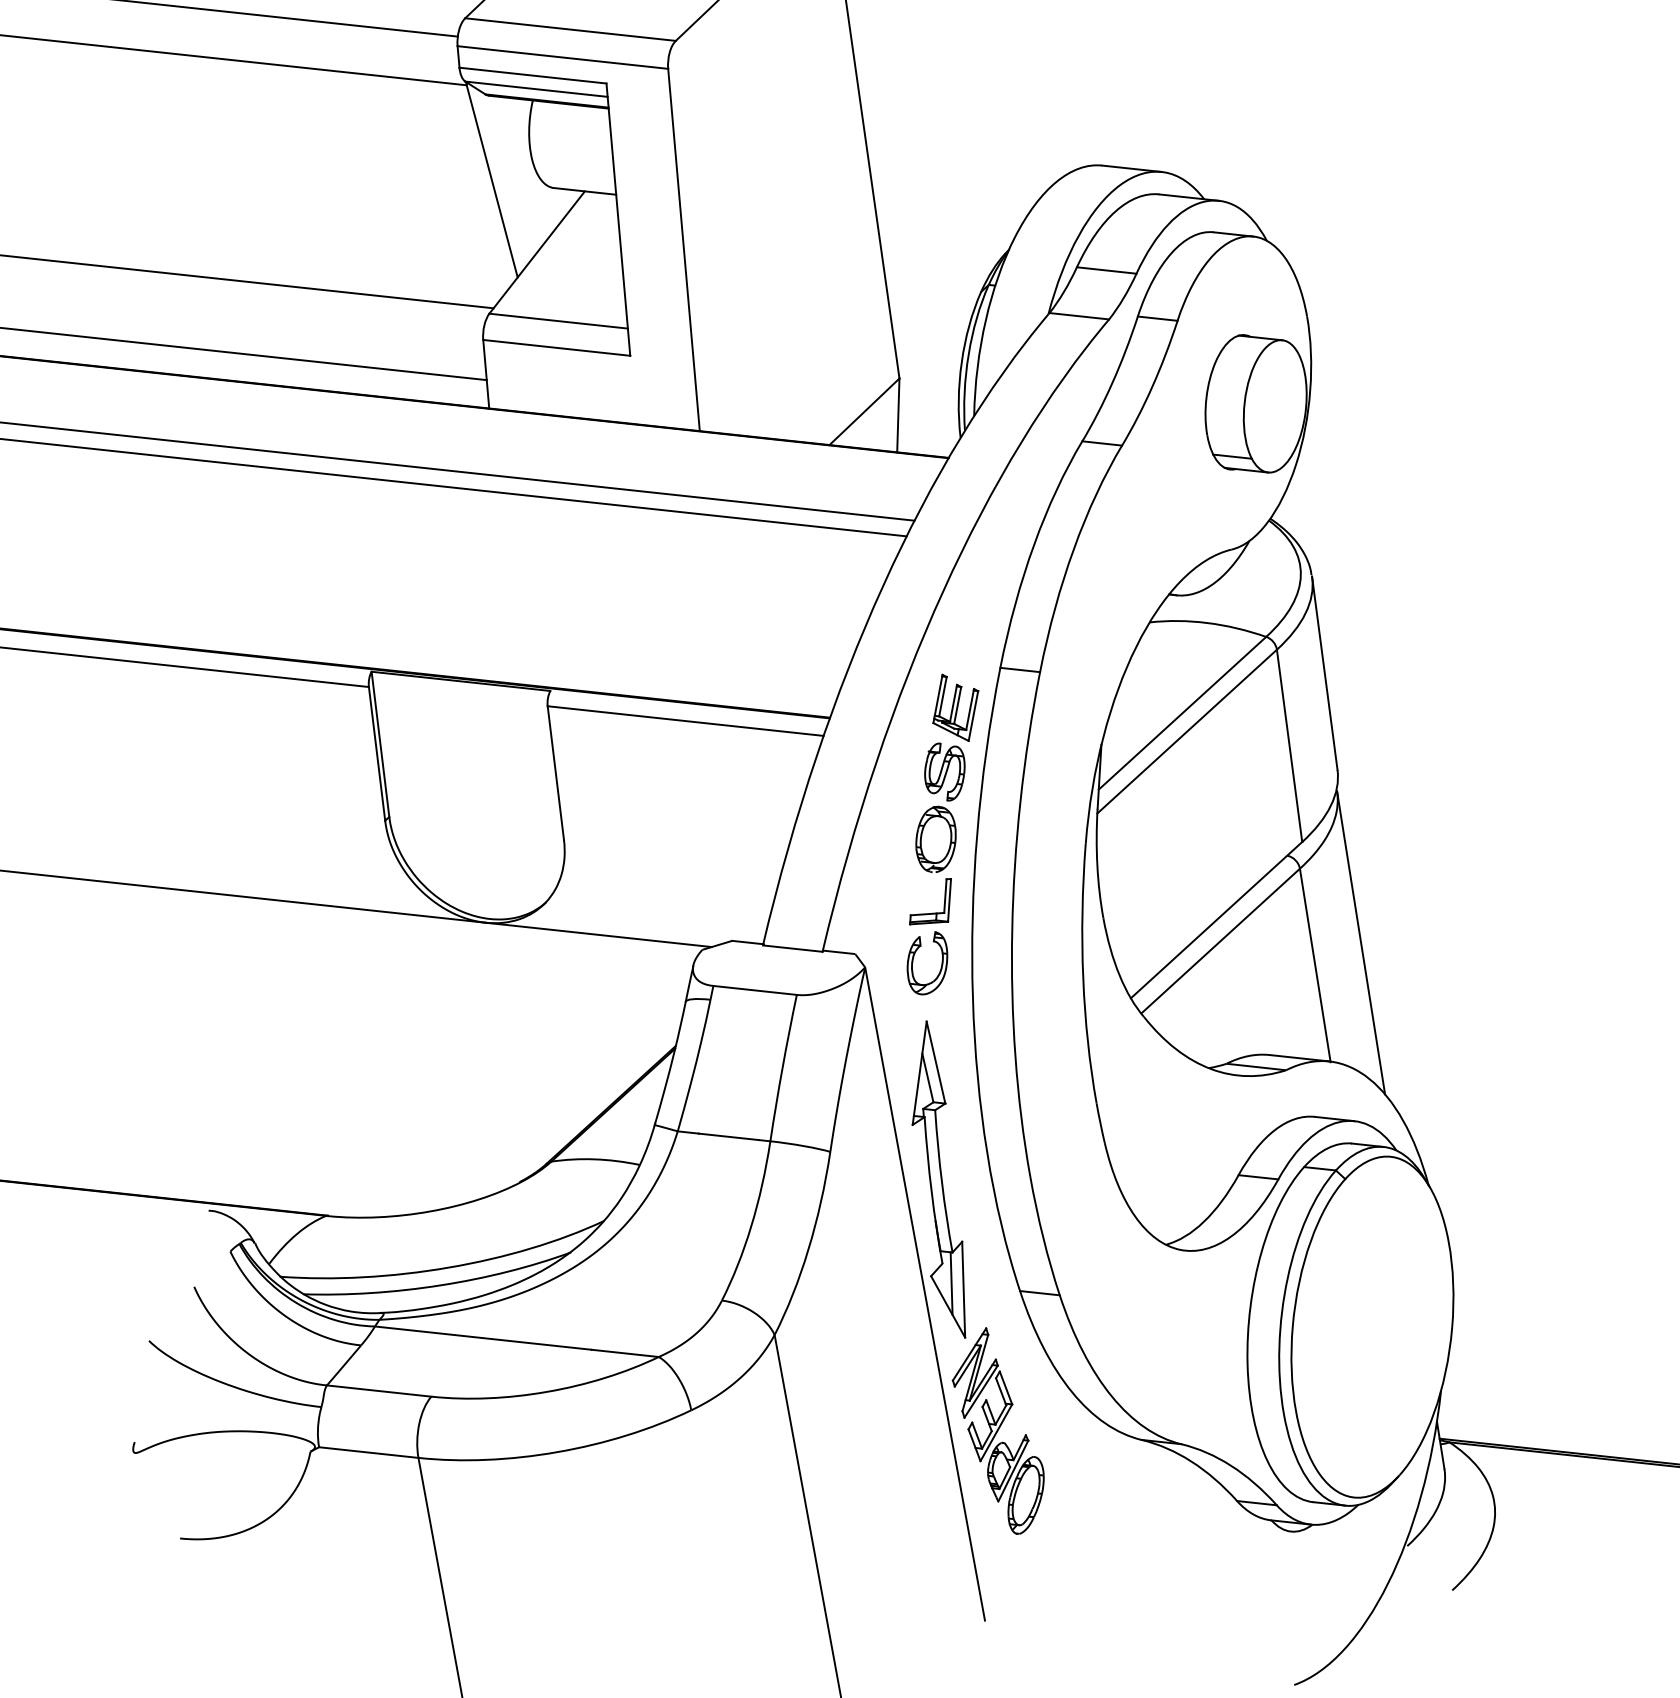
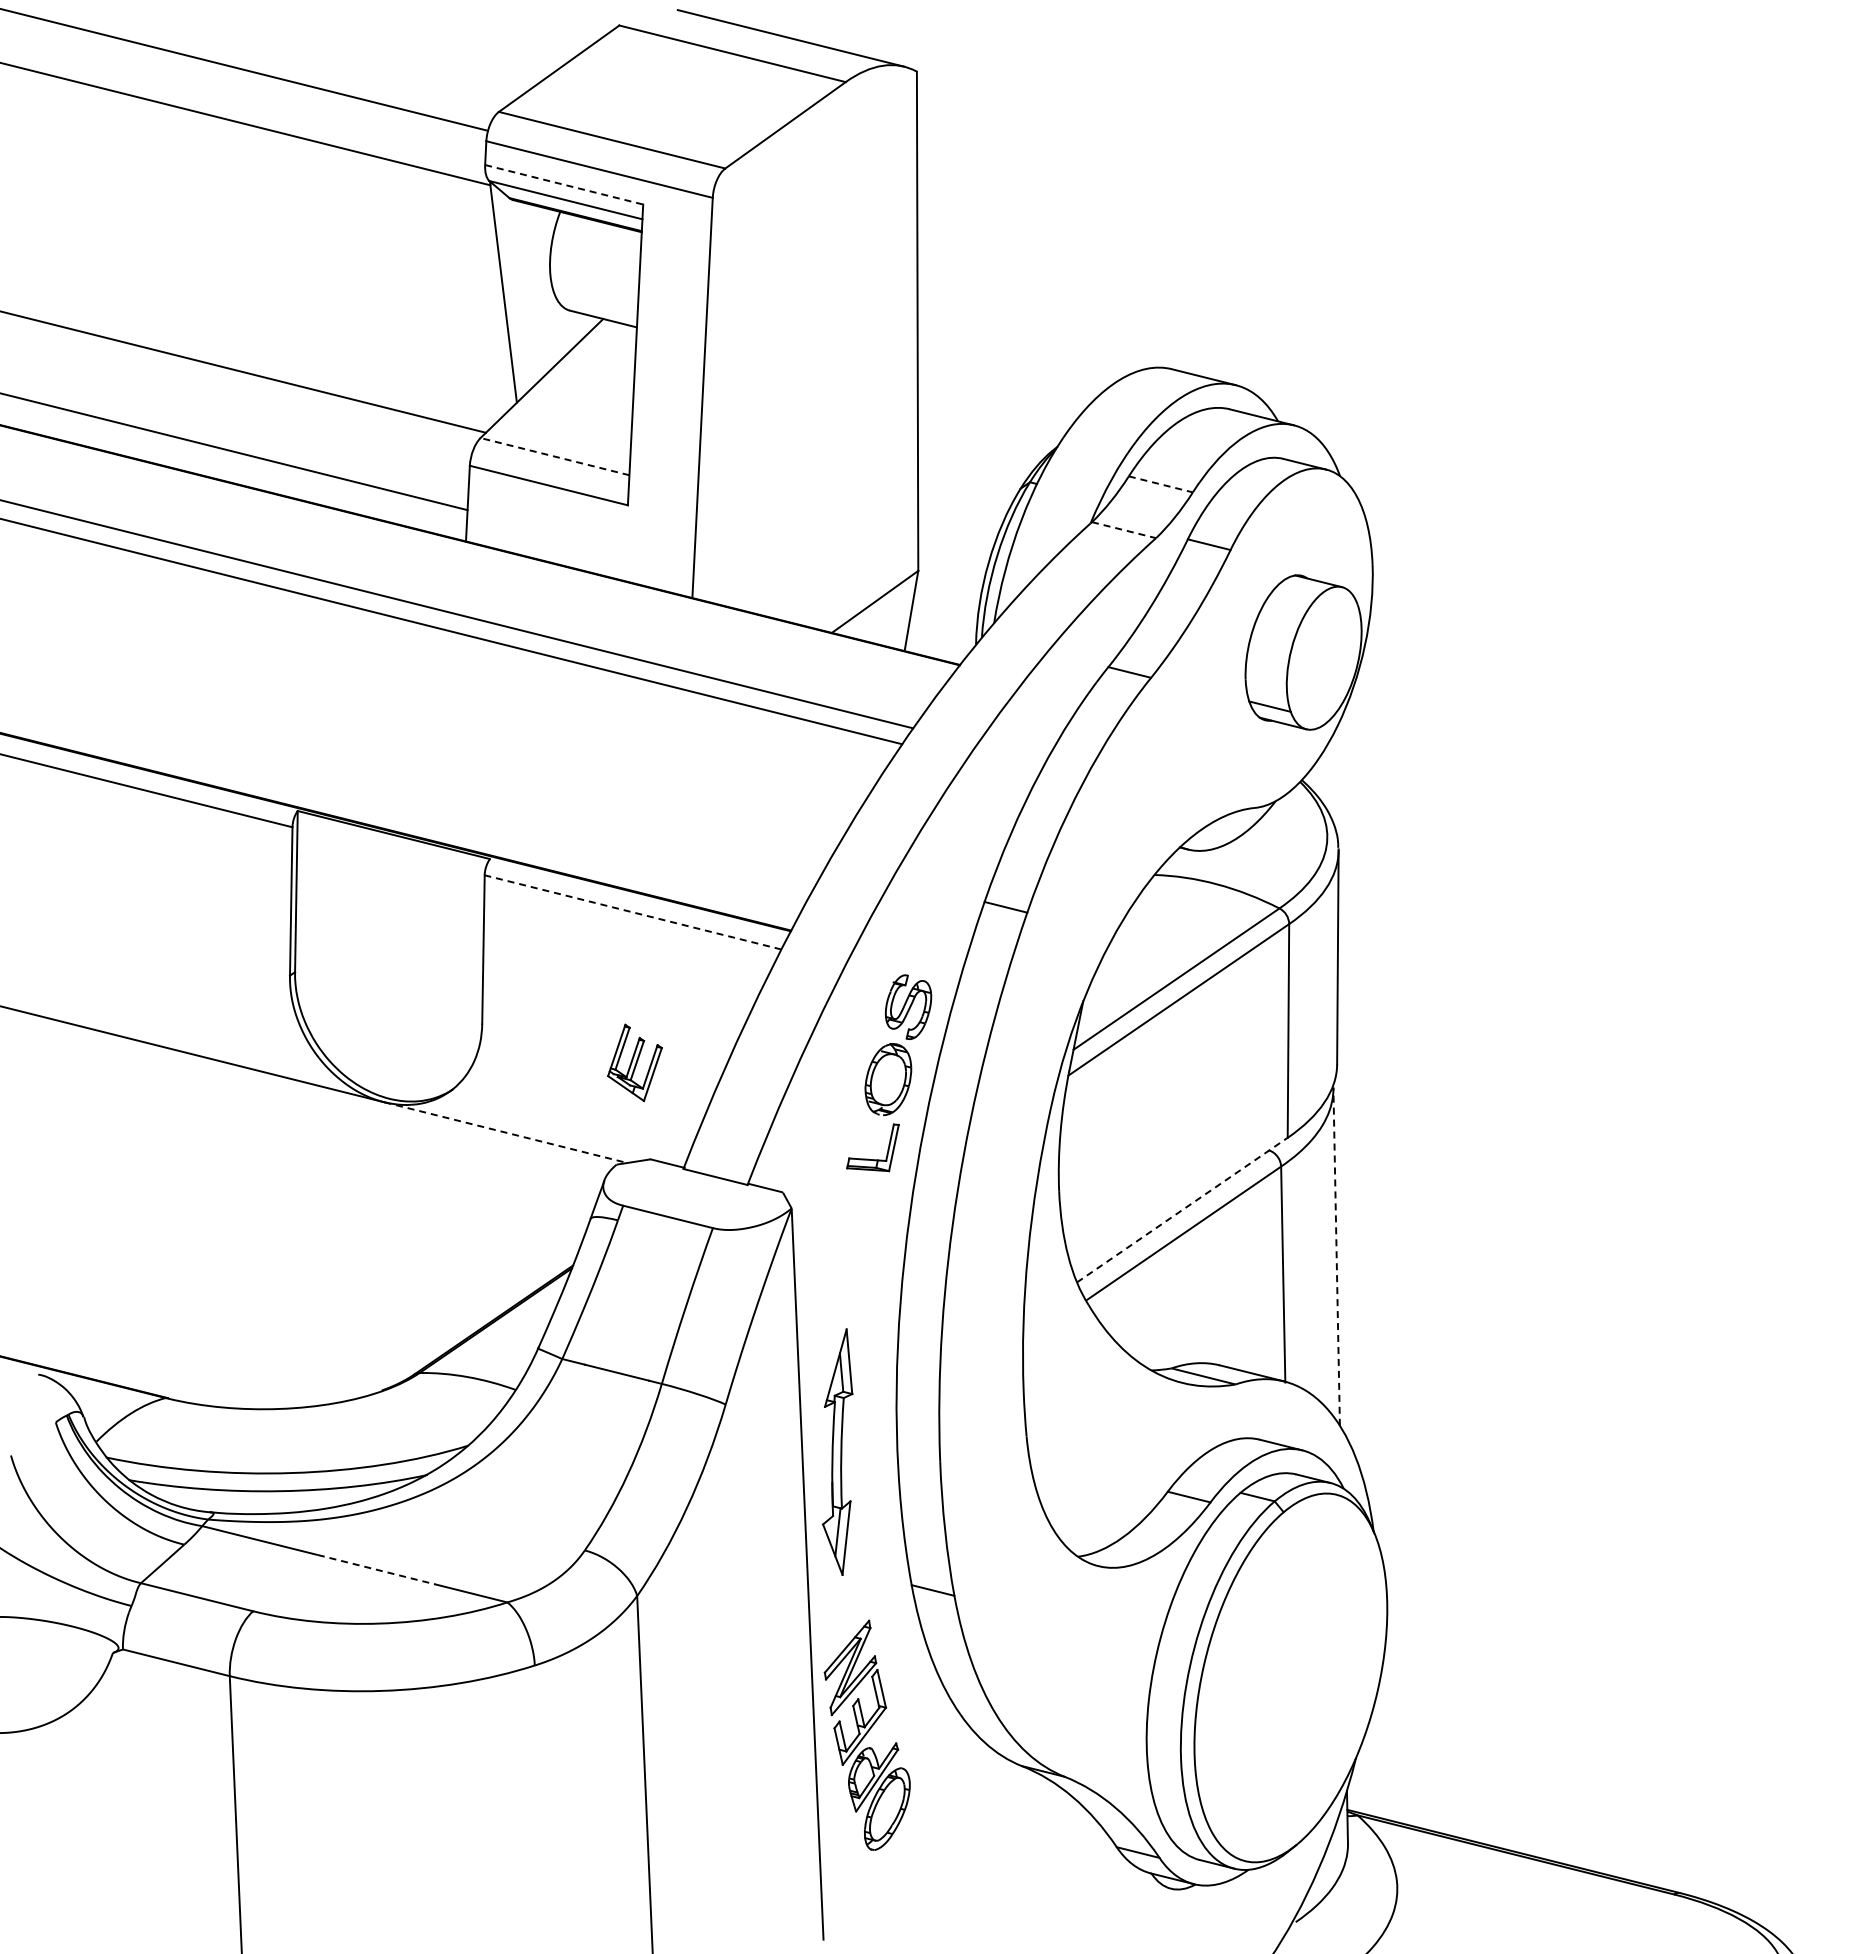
line: (533, 75) -> (564, 184), solid -> dashed
line: (1107, 270) -> (1161, 484), solid -> dashed
line: (1079, 316) -> (1124, 530), solid -> dashed
line: (559, 320) -> (555, 456), solid -> dashed
part: (955, 707) -> (634, 1062), moved
line: (686, 721) -> (633, 912), solid -> dashed
line: (1216, 920) -> (1182, 1210), solid -> dashed
line: (599, 934) -> (506, 1132), solid -> dashed
line: (1360, 942) -> (1336, 1256), solid -> dashed
part: (940, 966) -> (874, 1218), removed
part: (936, 1180) -> (837, 1451), size x0.7
line: (537, 1343) -> (376, 1569), solid -> dashed

